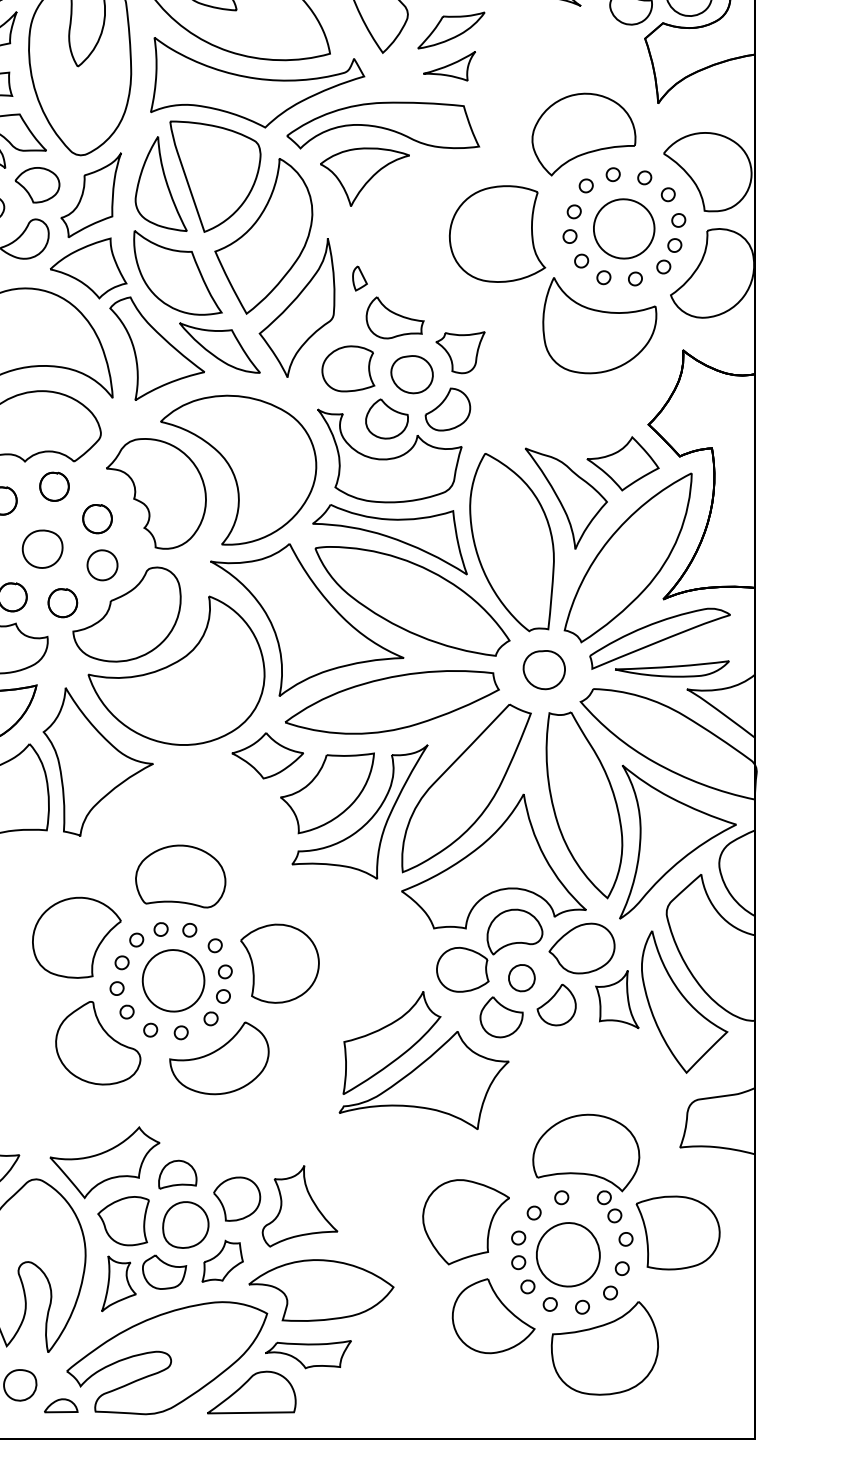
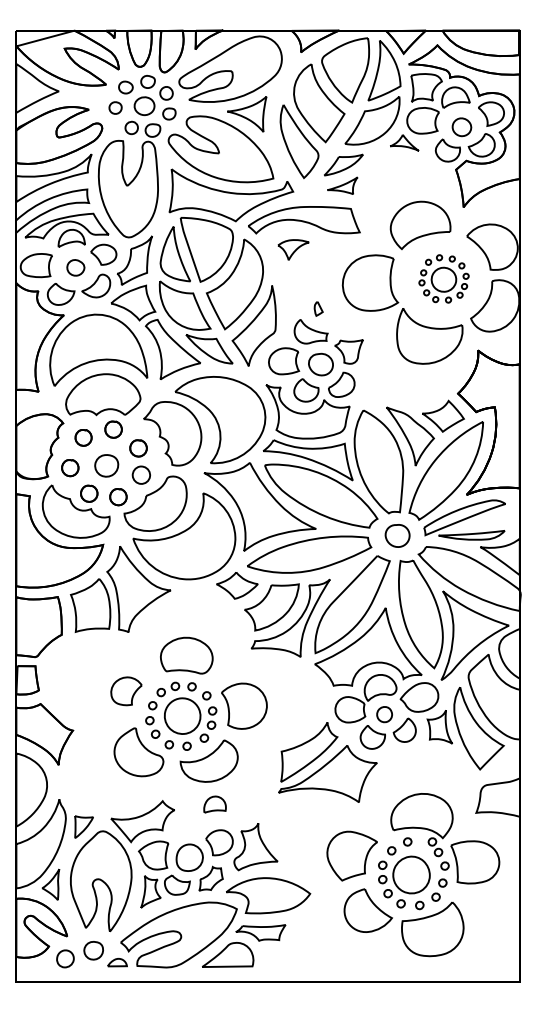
part: (364, 176) -> (293, 249), size x0.6
part: (623, 226) -> (443, 278), size x0.7
part: (359, 277) -> (318, 308), moved
part: (76, 938) -> (126, 691), size x0.6
part: (176, 1174) -> (214, 804), moved

